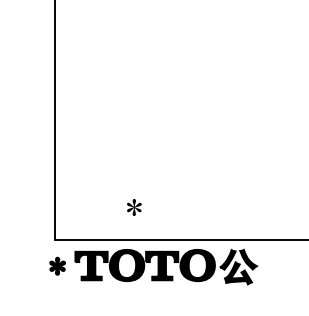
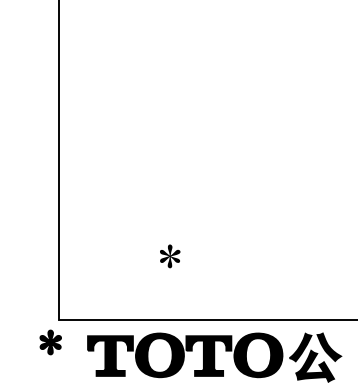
part: (134, 207) -> (170, 256), moved
part: (57, 265) -> (50, 341), moved

